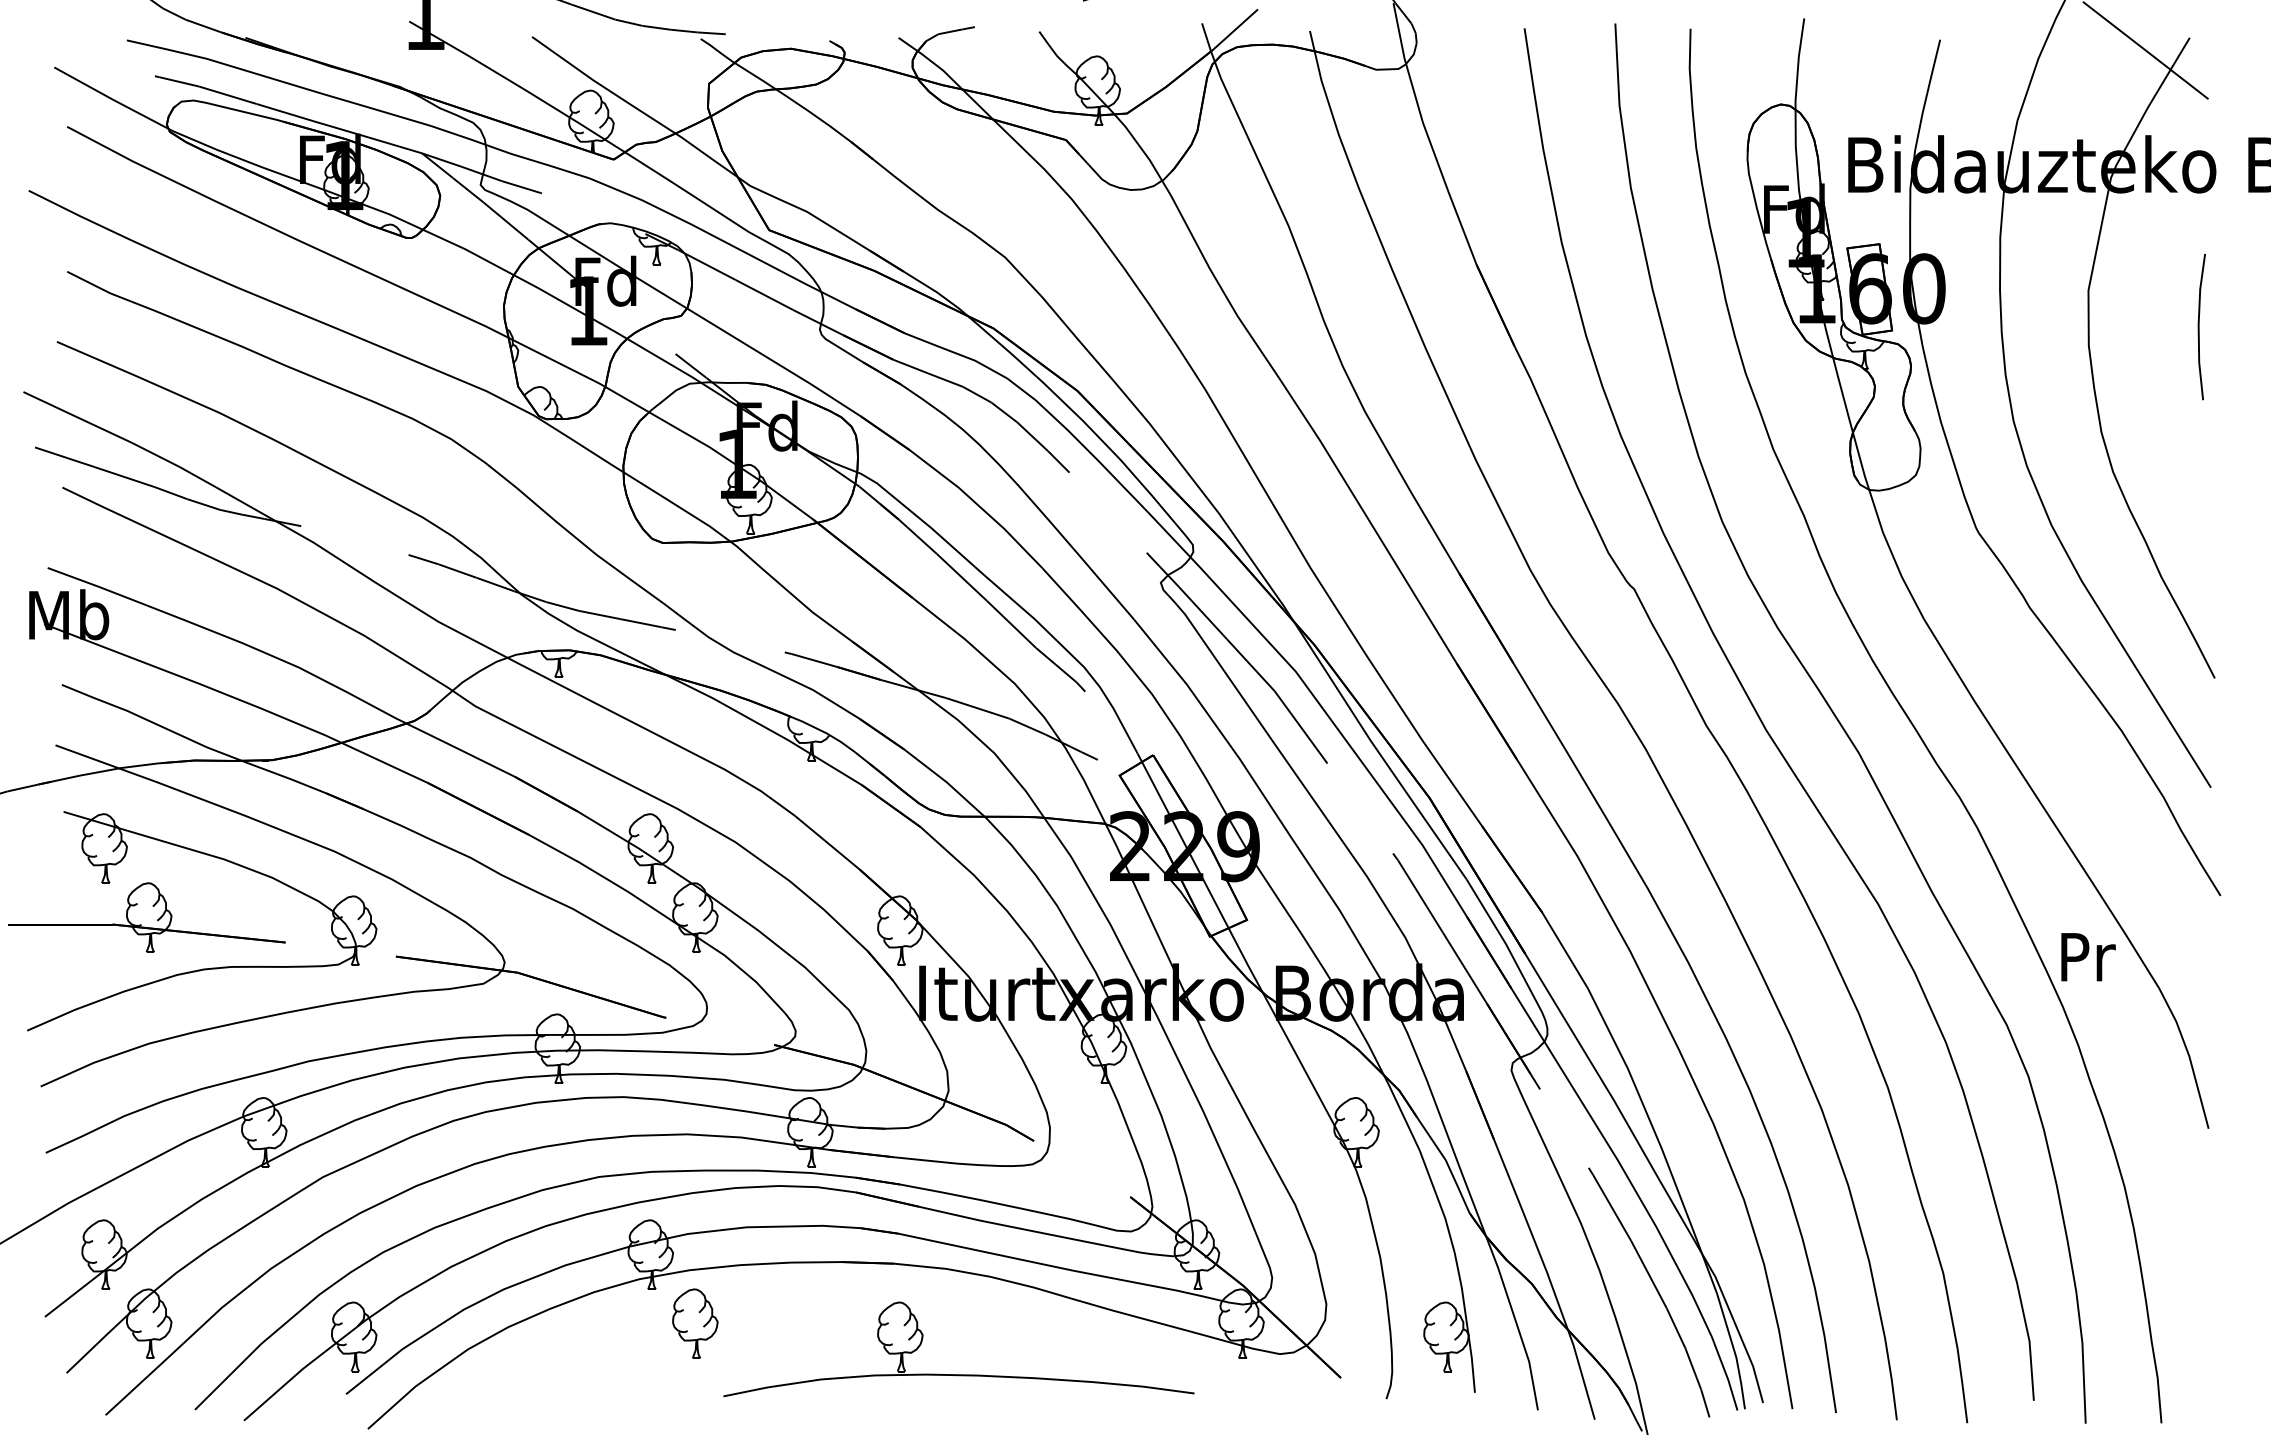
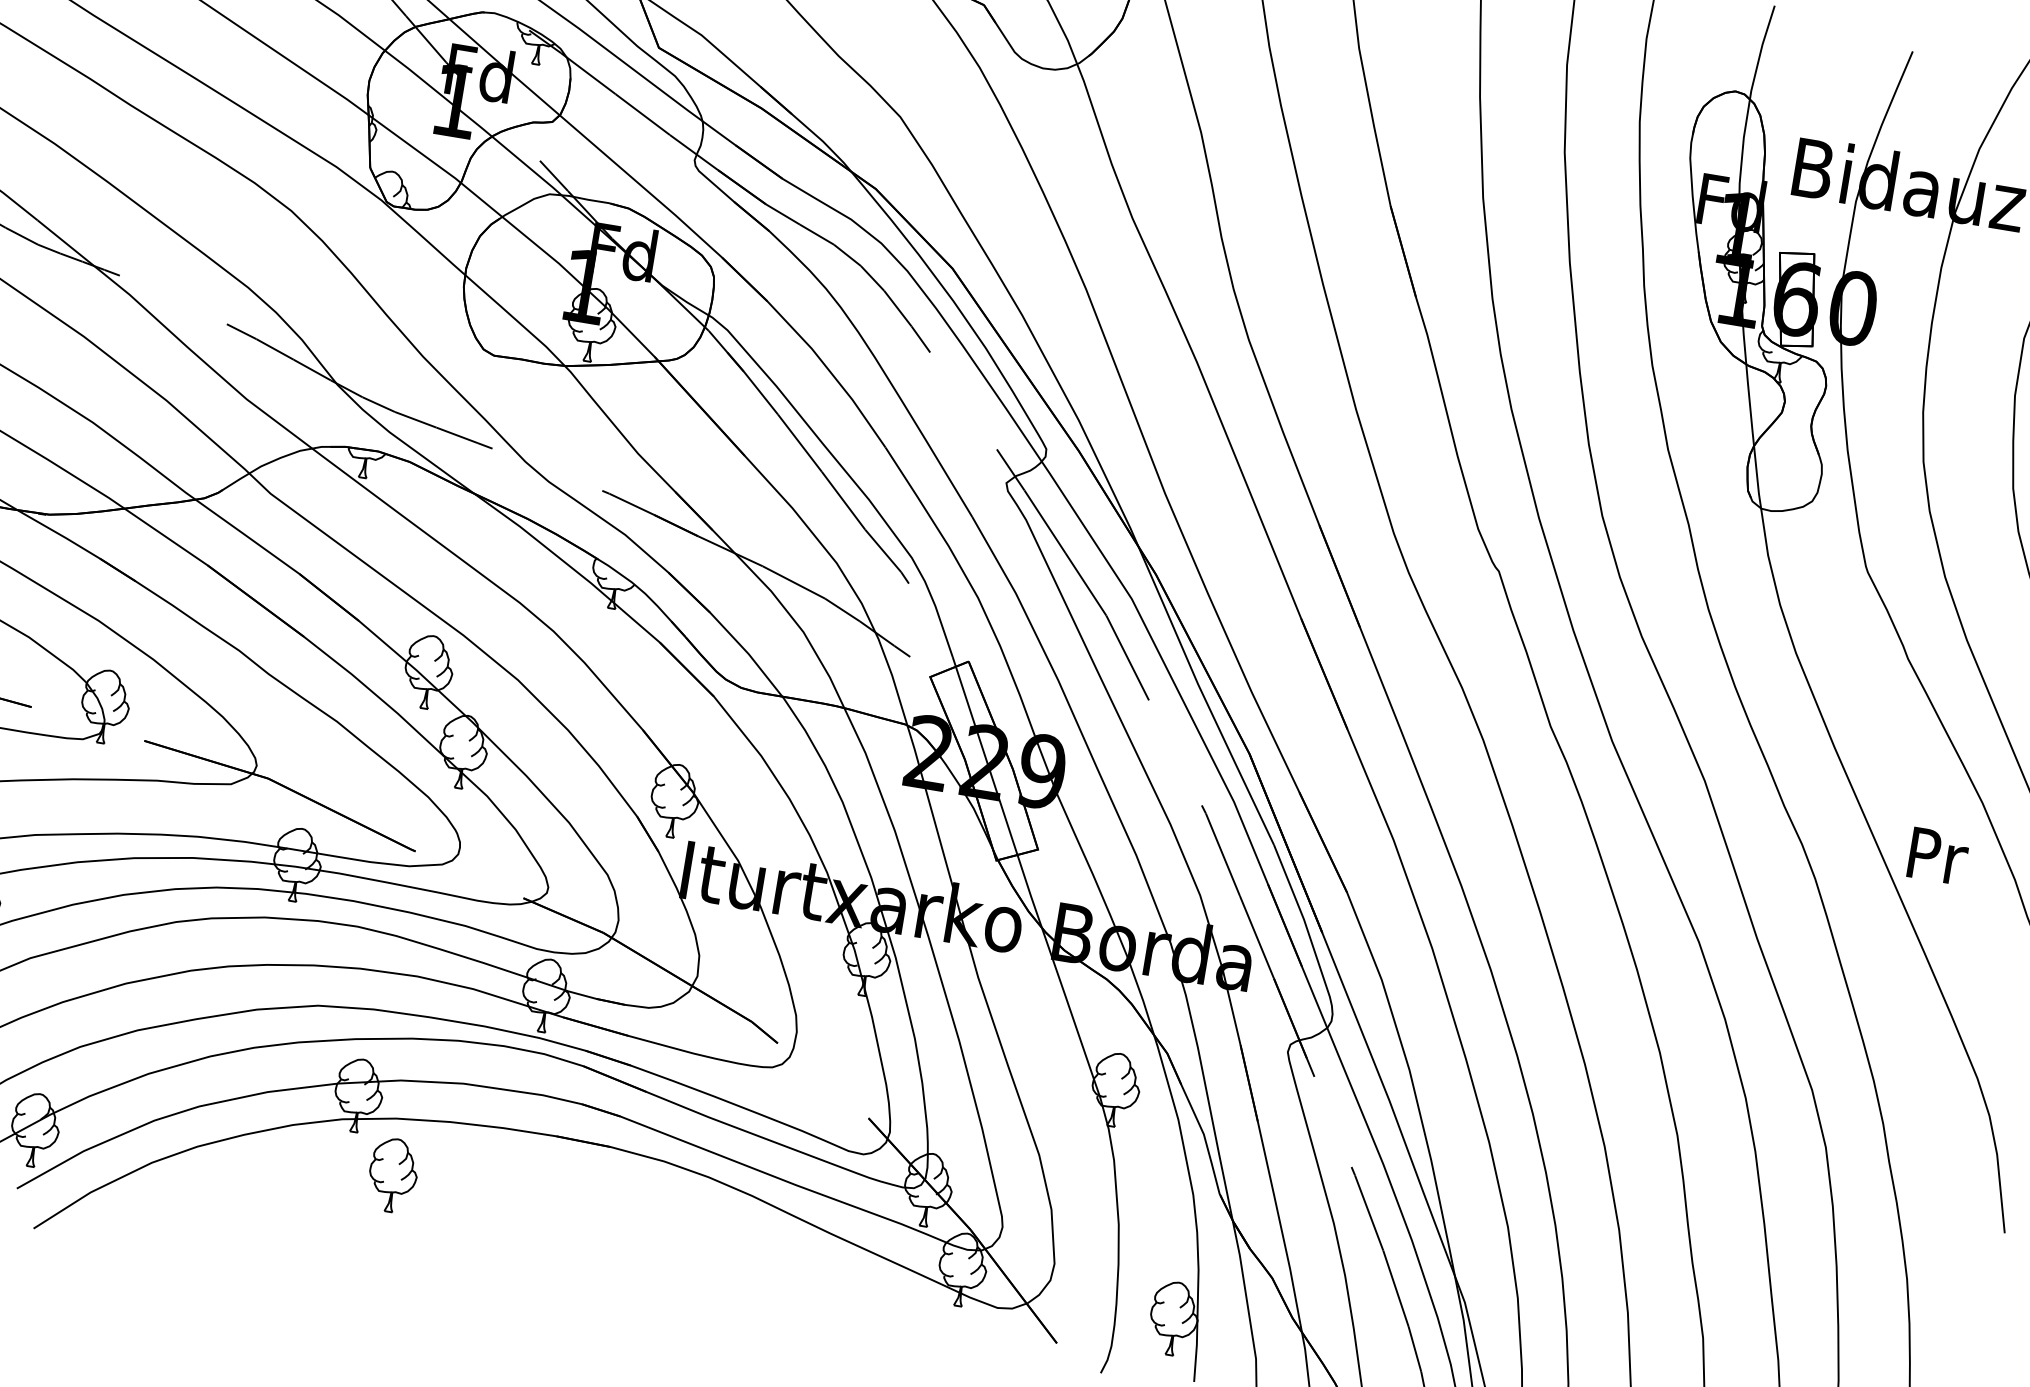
text: (2088, 957) -> (1938, 856), moved
part: (958, 1374) -> (658, 1273), removed

